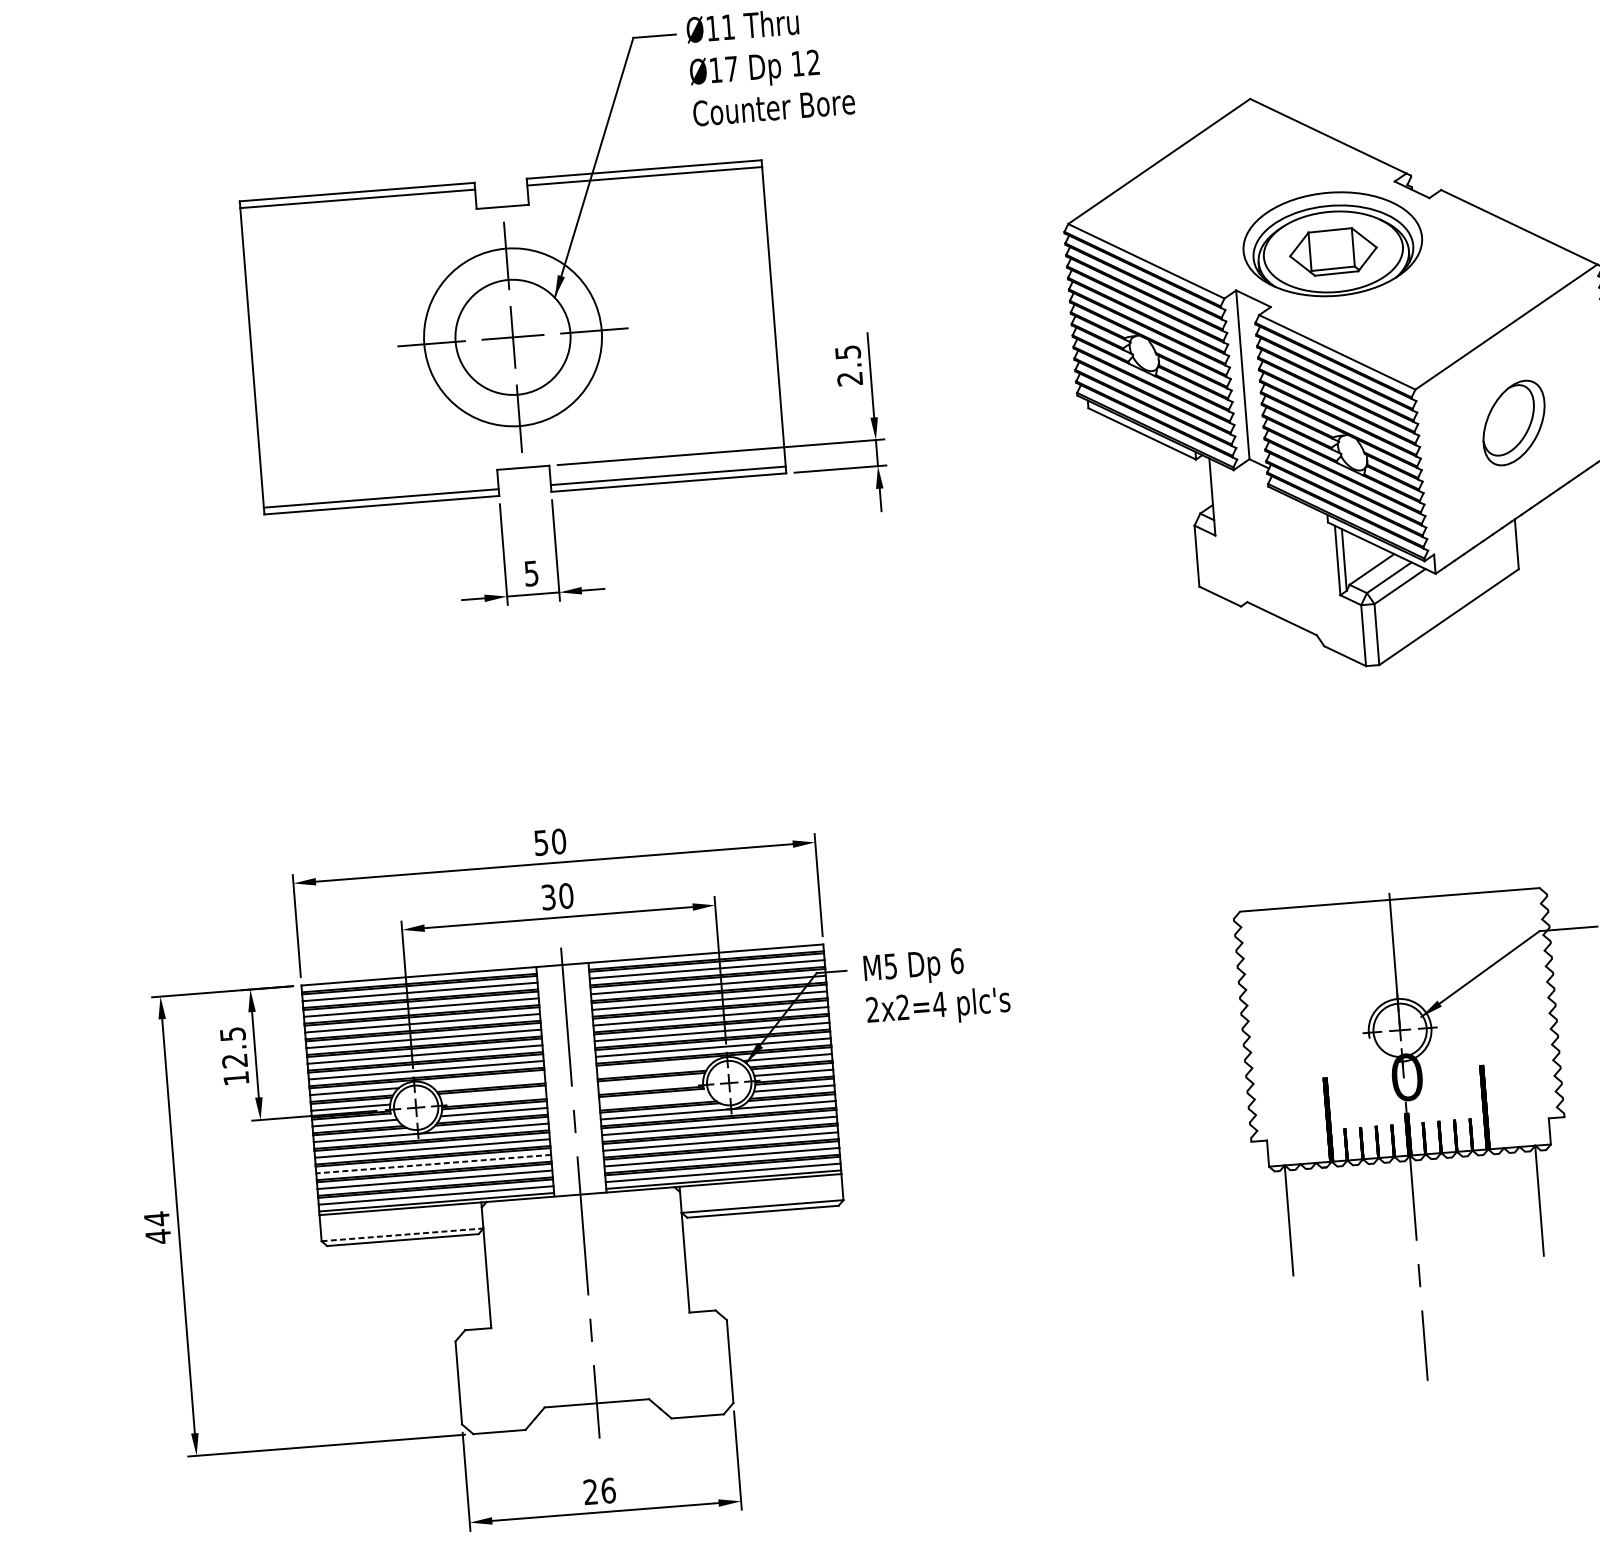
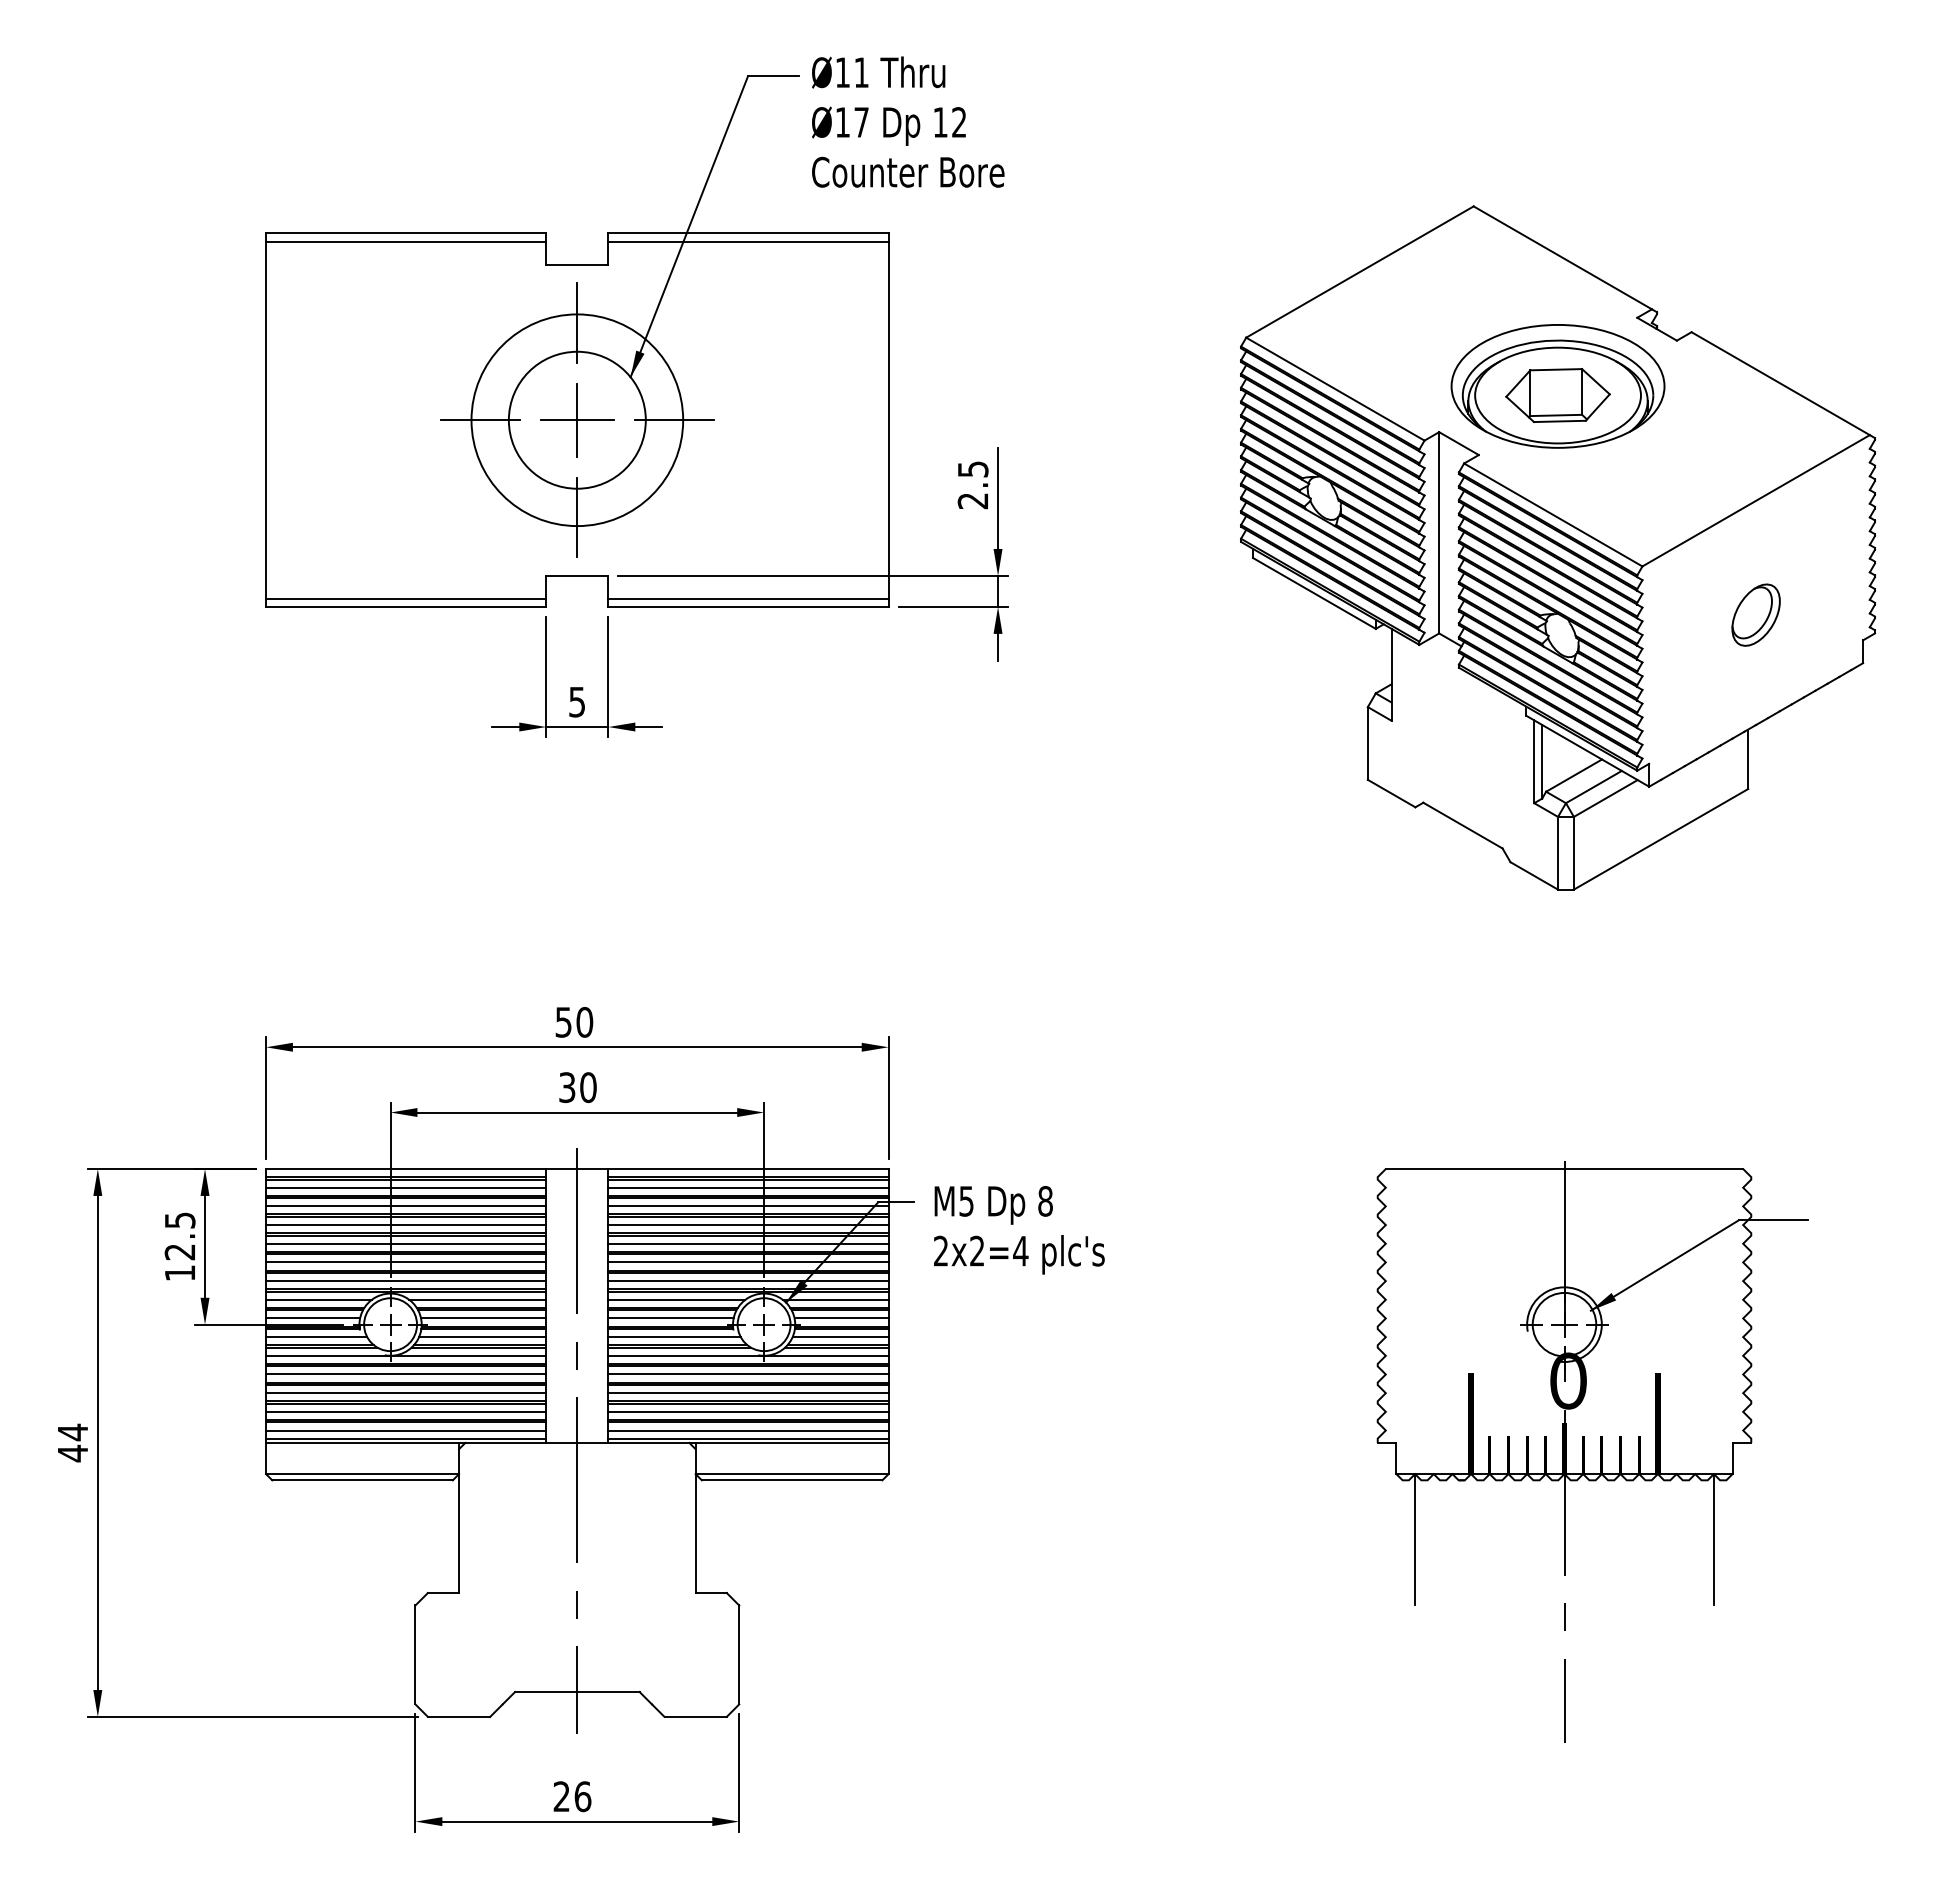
part: (1513, 422) -> (1755, 614), size x0.62
text: (956, 961) -> (1045, 1201), 6 -> 8
line: (654, 1067) -> (676, 1299), added
line: (487, 1080) -> (477, 1299), added
line: (650, 1084) -> (670, 1318), added
line: (493, 1096) -> (483, 1318), added
line: (654, 1099) -> (674, 1337), added
line: (433, 1164) -> (405, 1393), dashed -> solid
line: (403, 1235) -> (363, 1474), dashed -> solid

